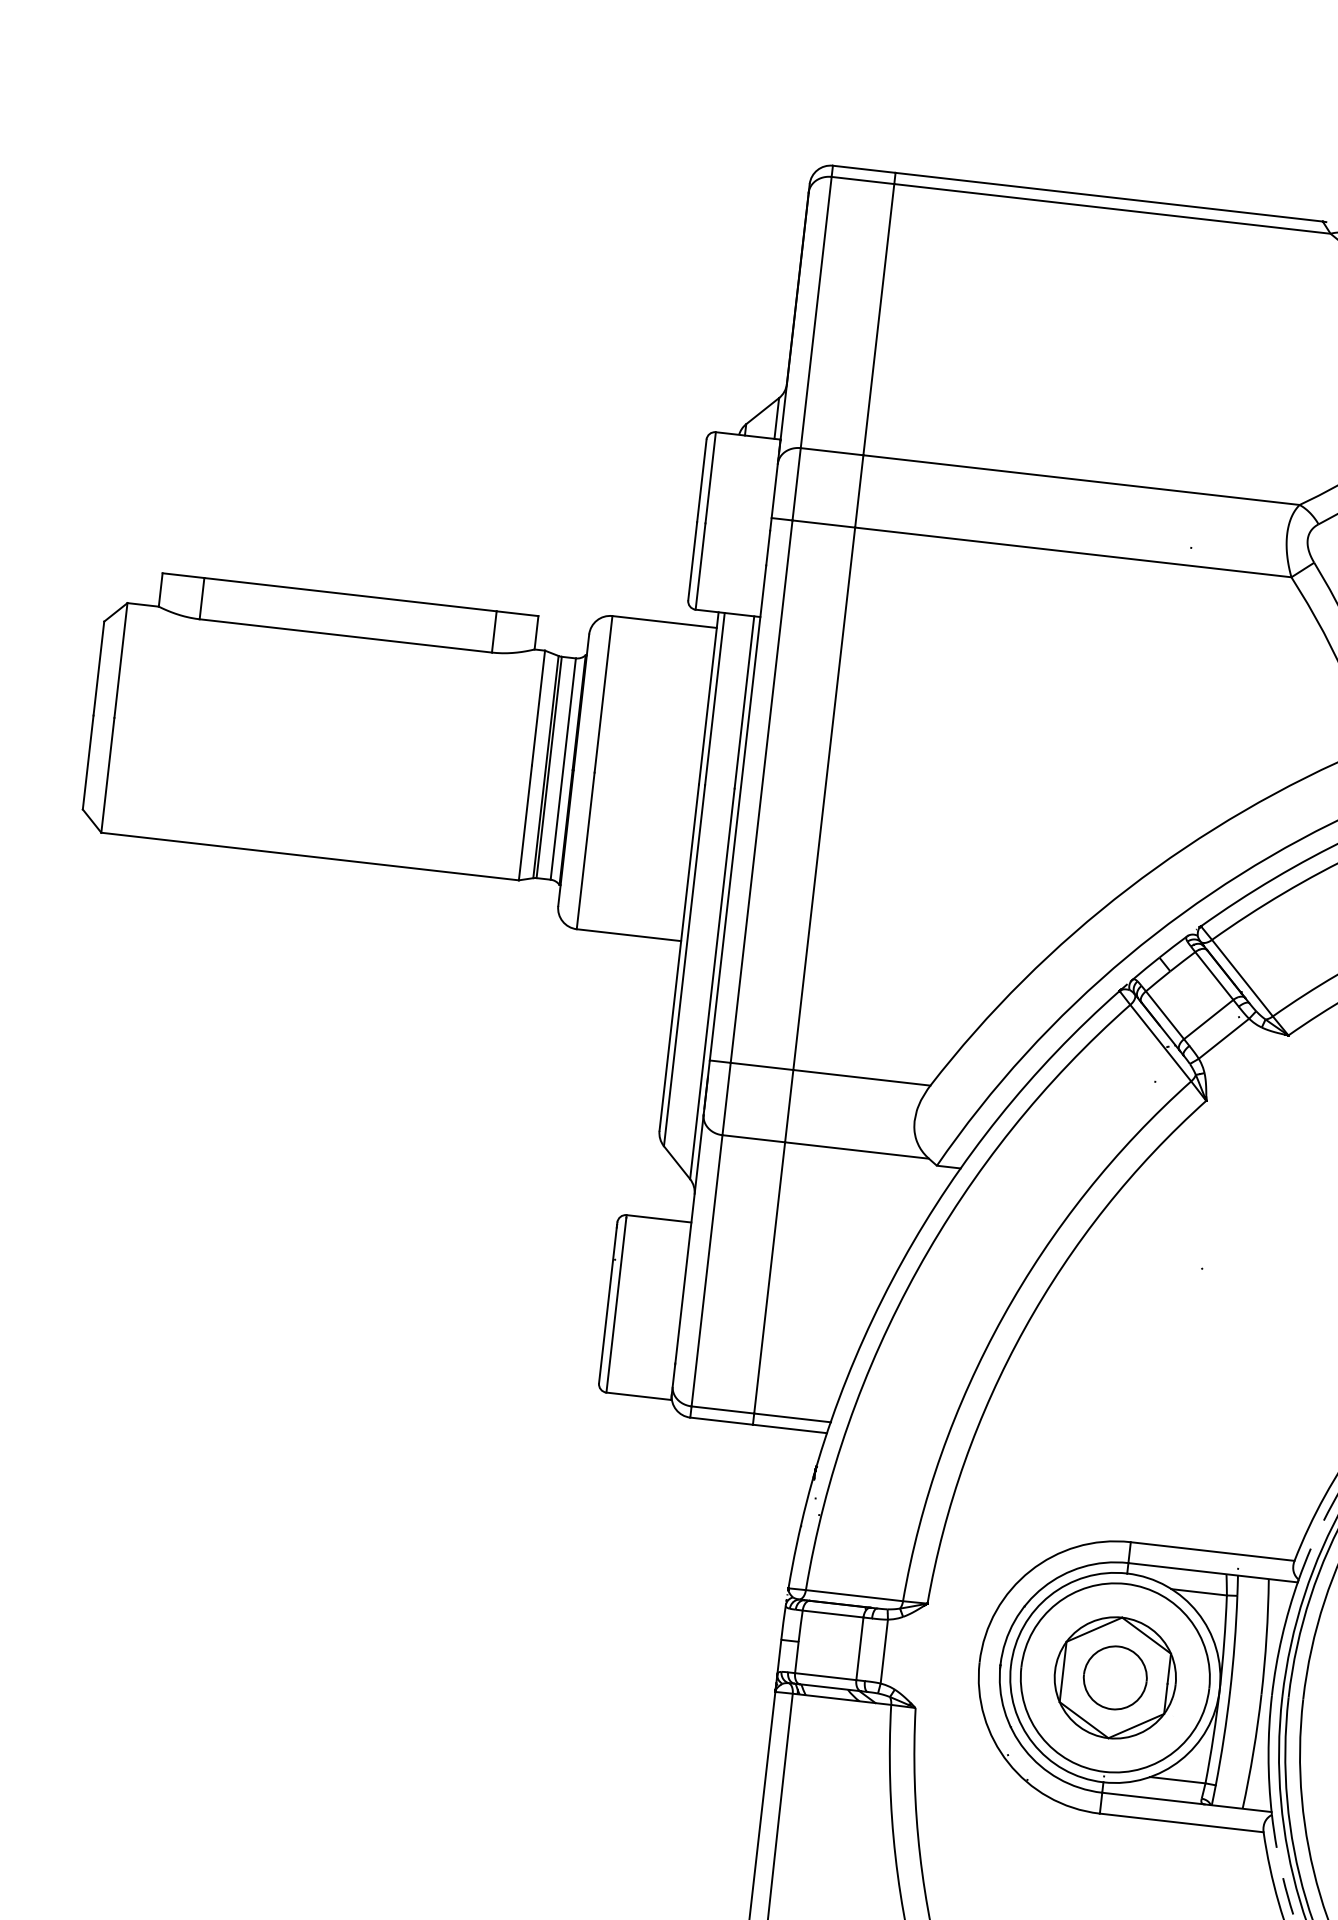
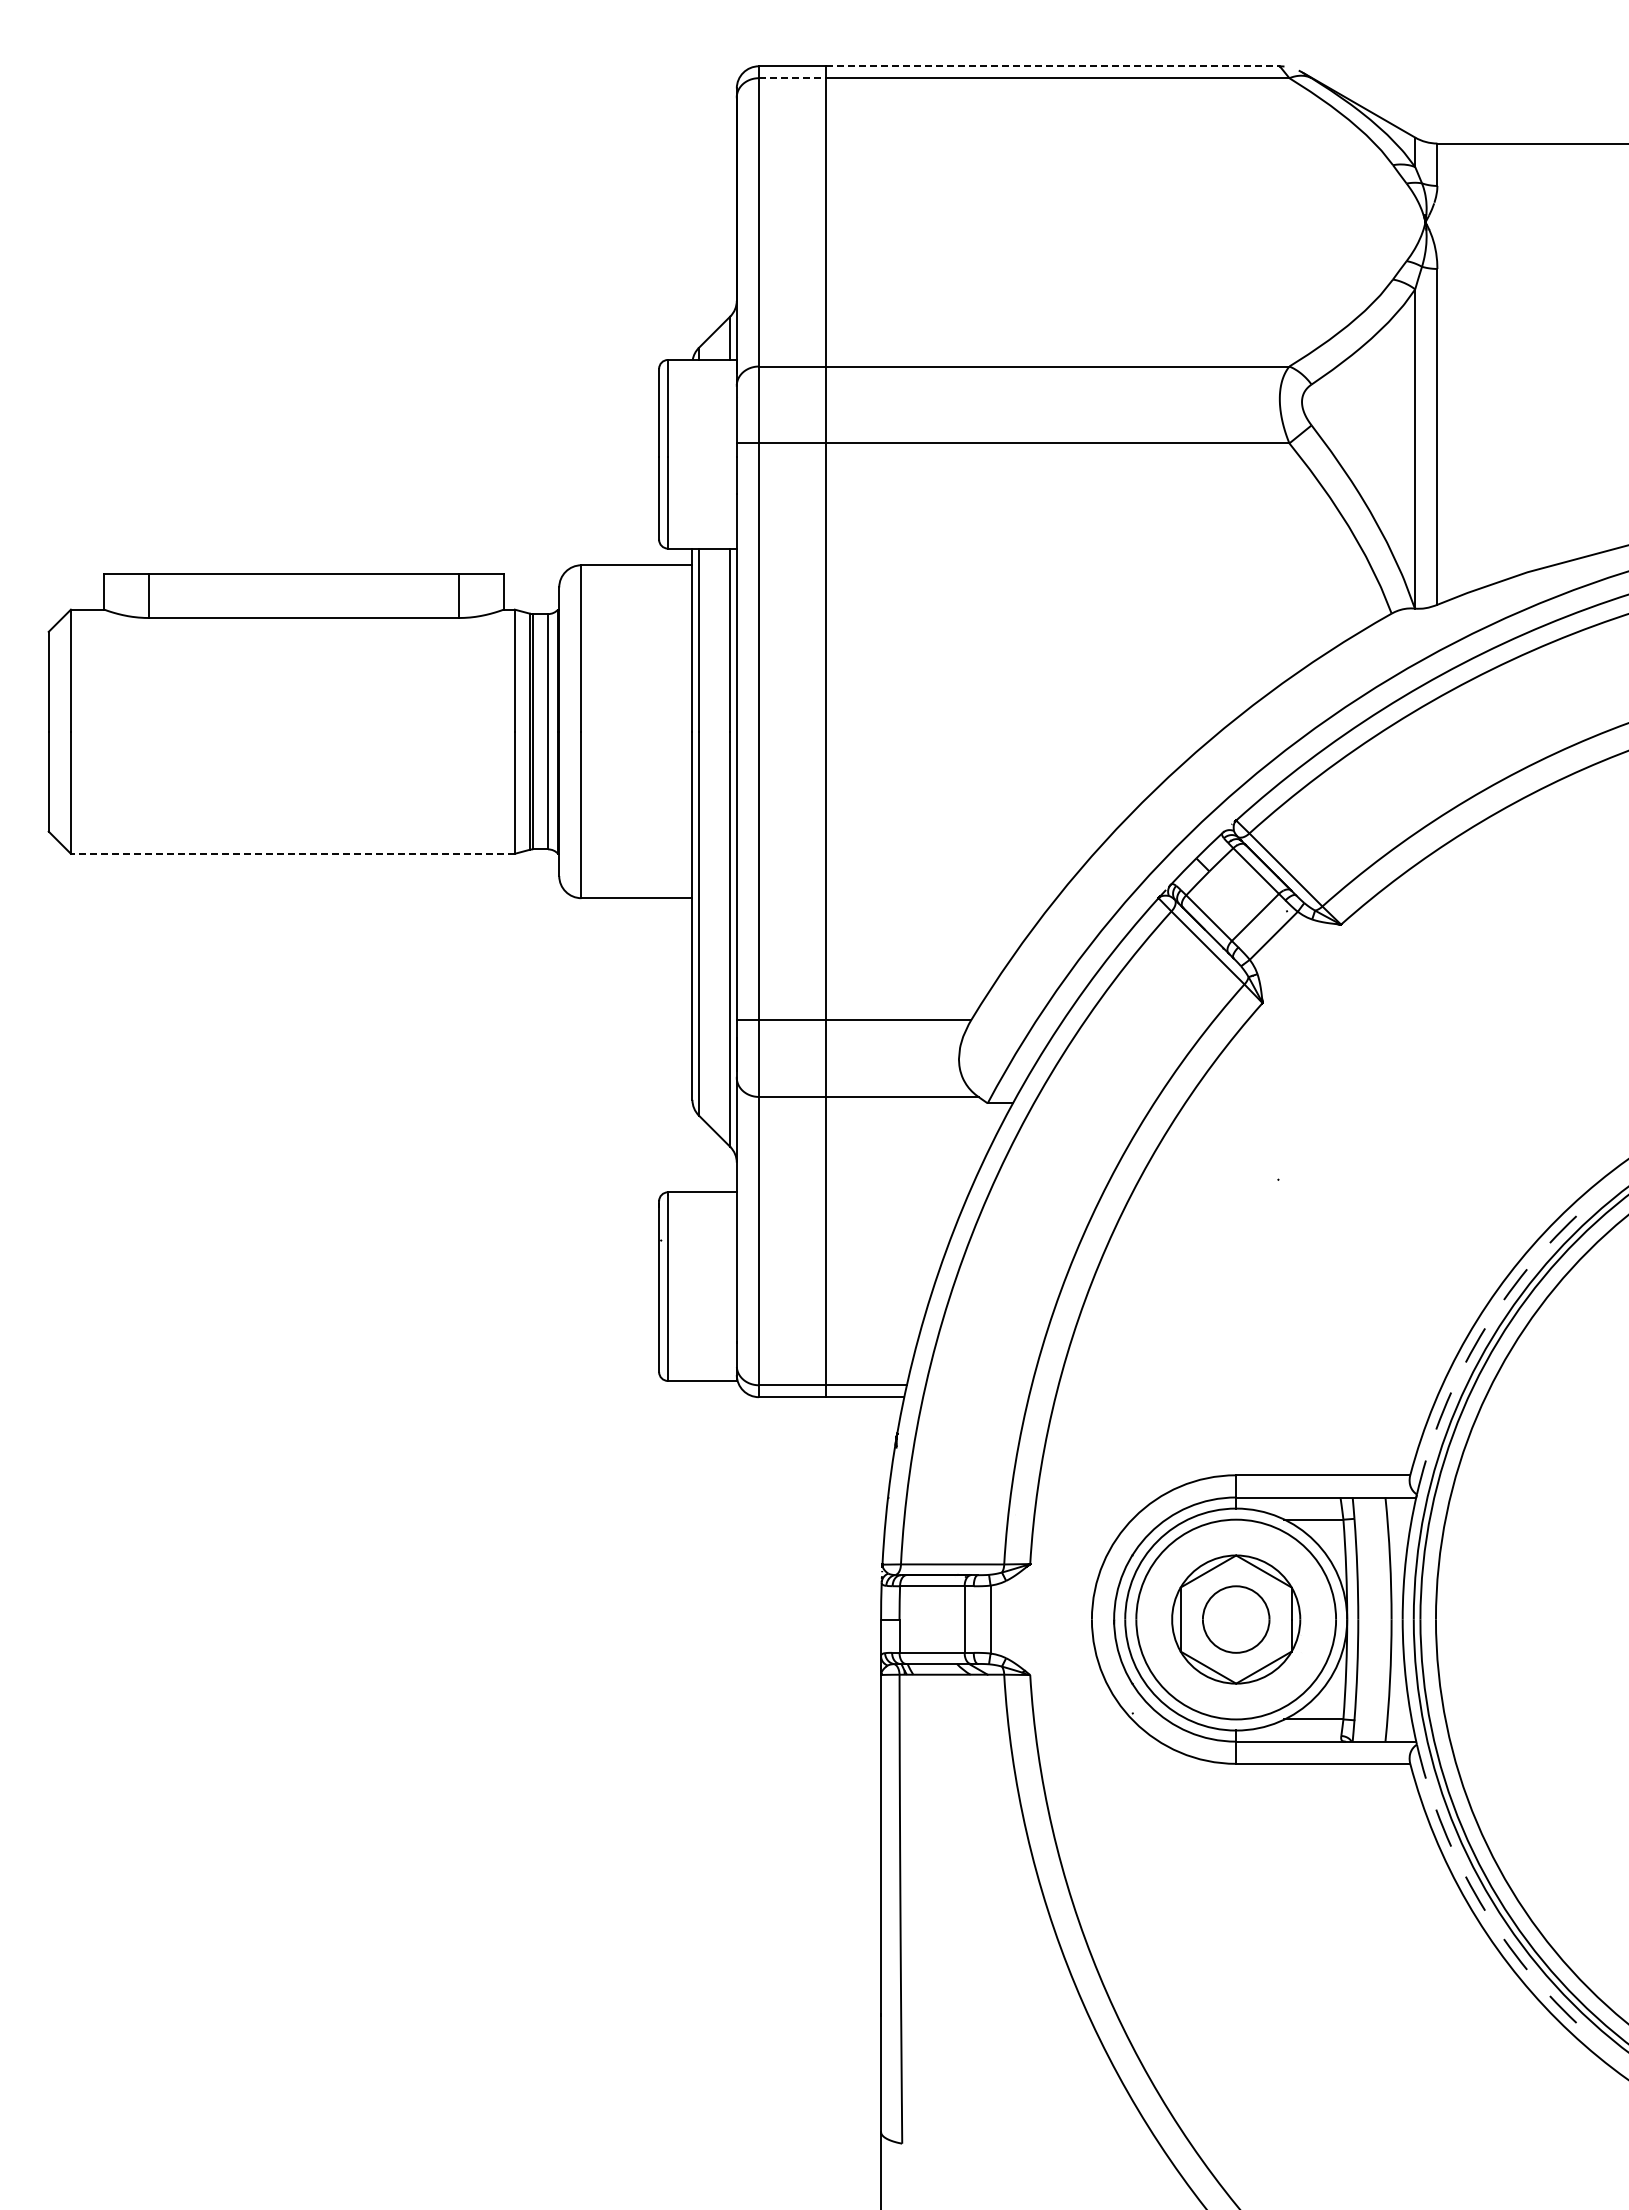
line: (863, 180) -> (792, 78), solid -> dashed
line: (1109, 197) -> (1053, 66), solid -> dashed
line: (309, 856) -> (292, 853), solid -> dashed

